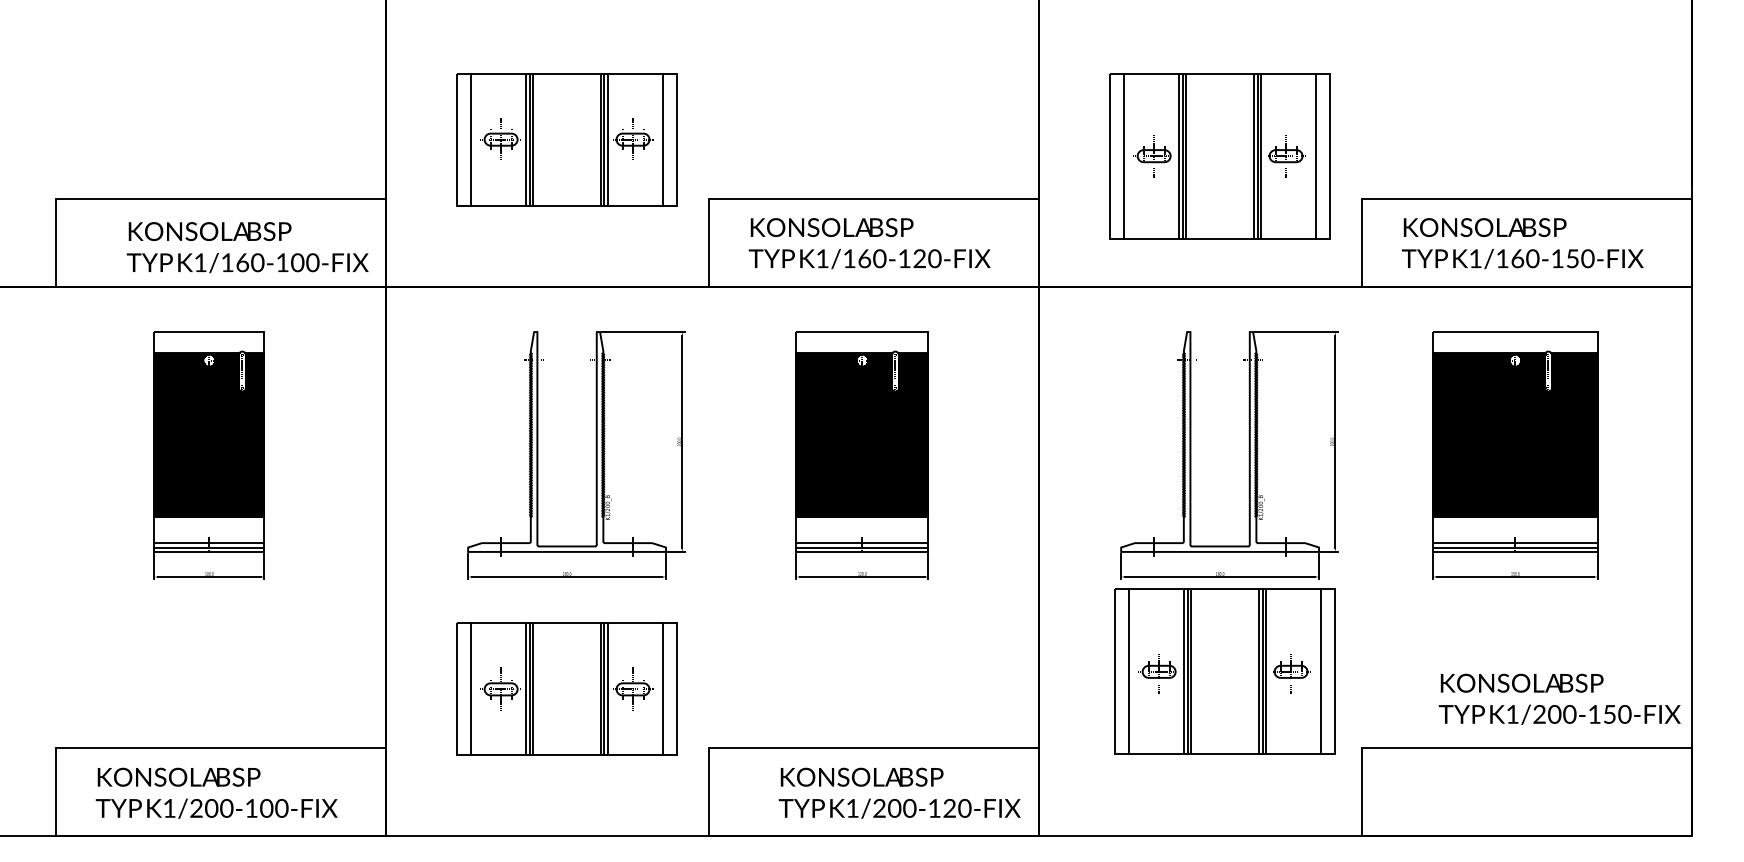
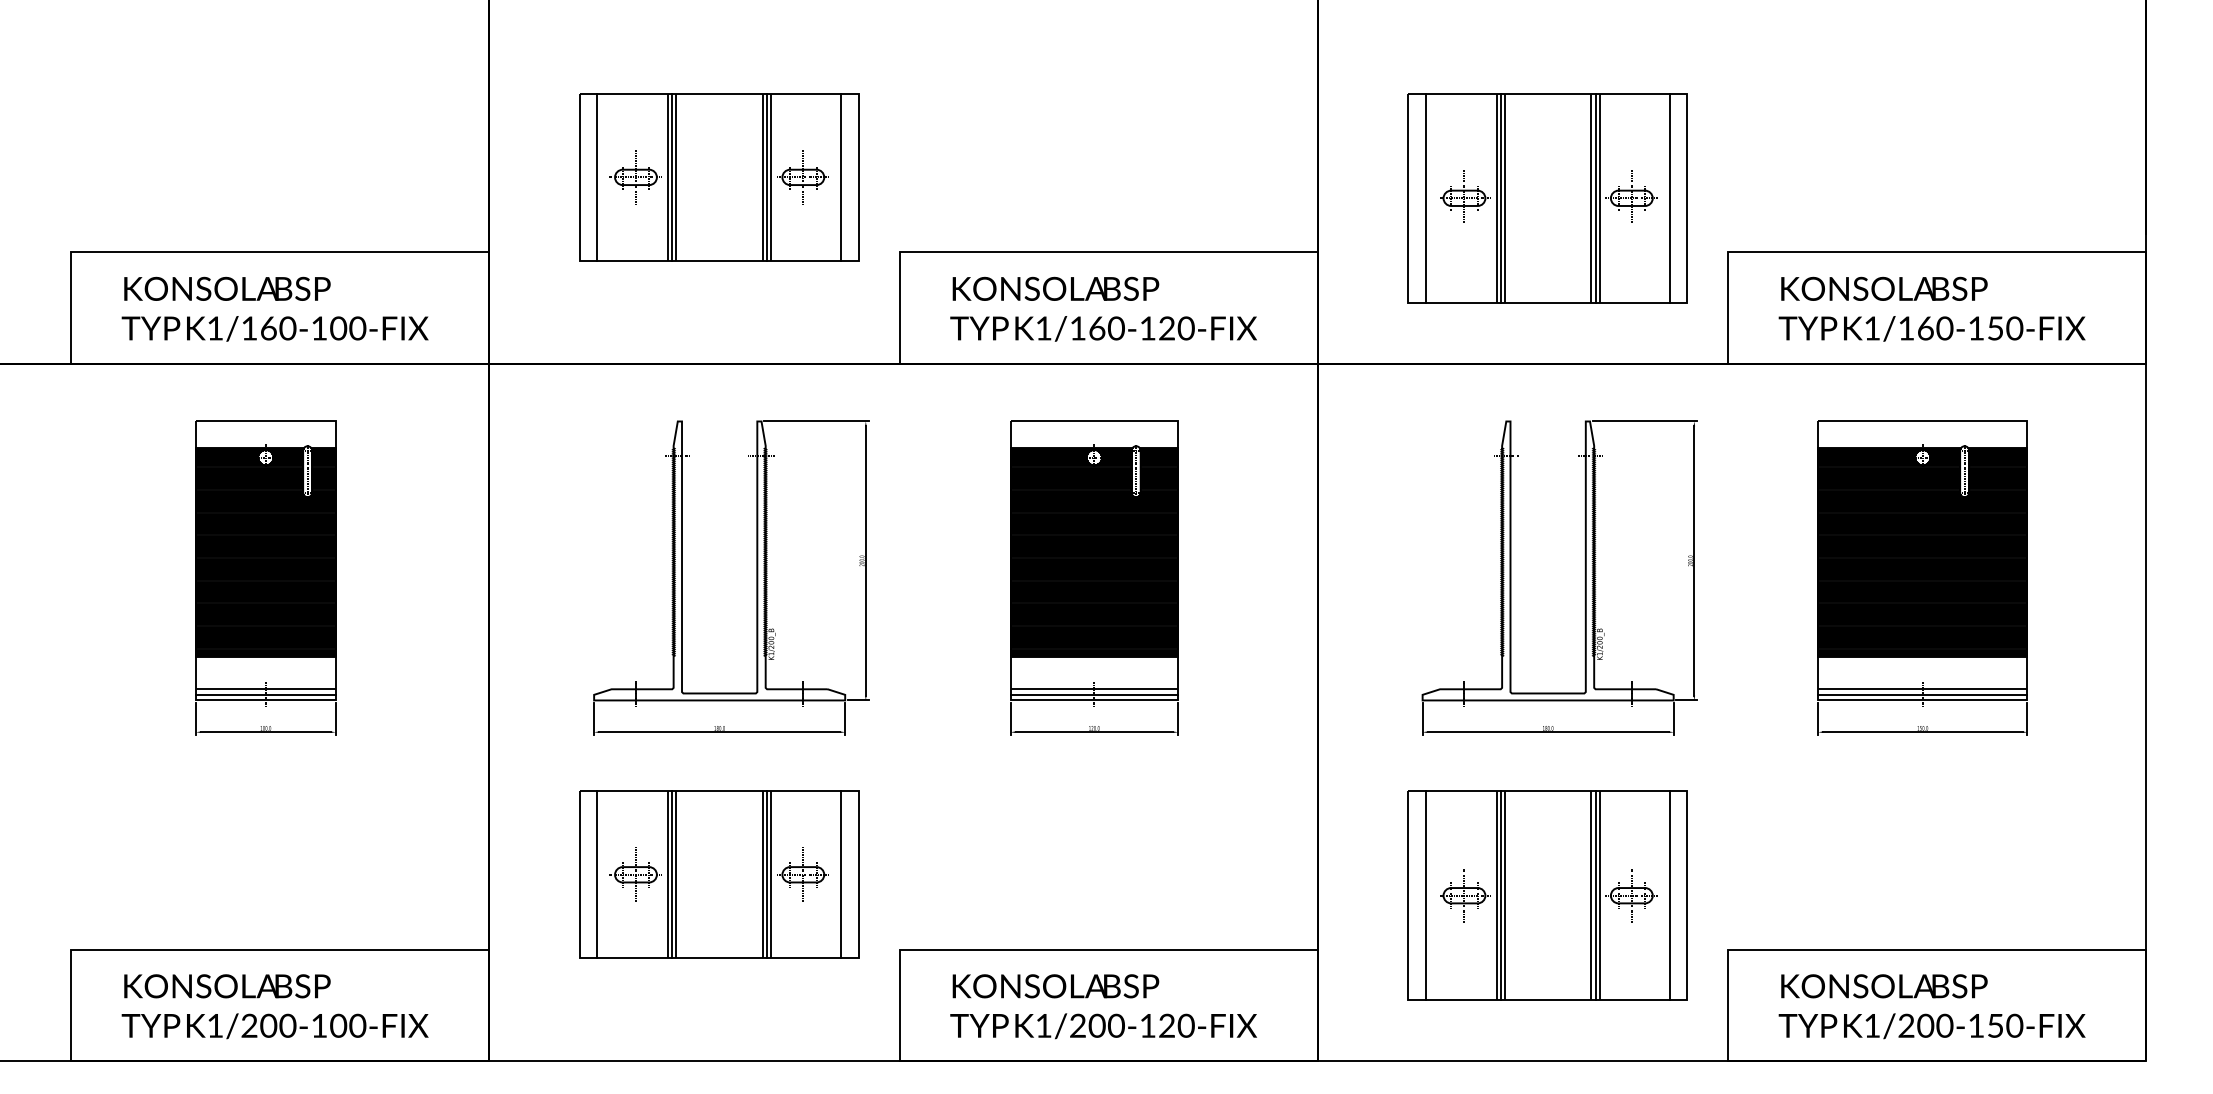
text: (247, 247) -> (274, 309), moved
part: (1224, 671) -> (1547, 895), moved
text: (1559, 698) -> (1931, 1005), moved
text: (899, 792) -> (1103, 1005), moved

